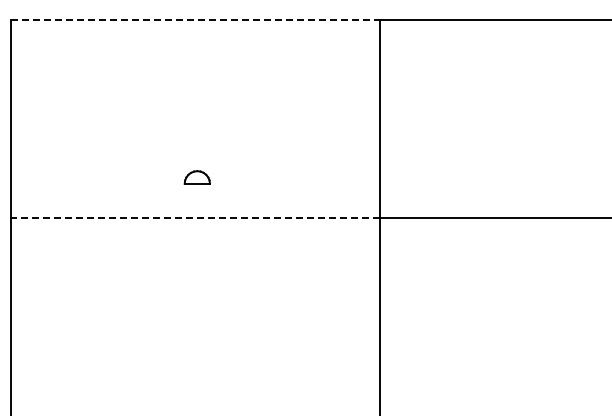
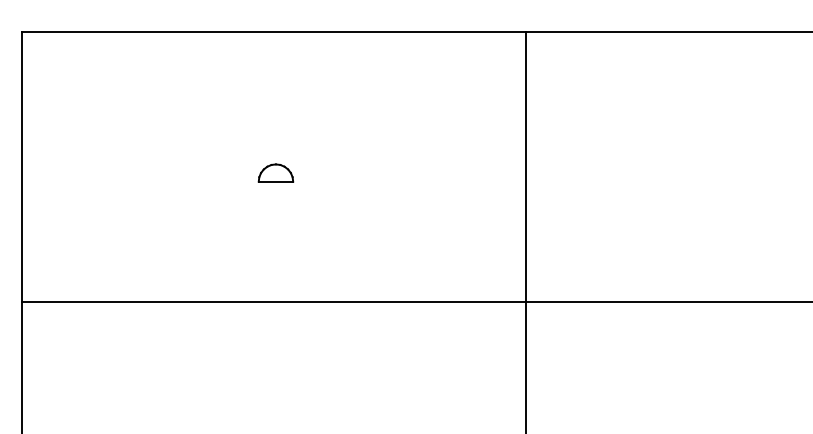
line: (195, 20) -> (273, 32), dashed -> solid
part: (196, 177) -> (274, 173), moved
line: (195, 217) -> (273, 301), dashed -> solid

